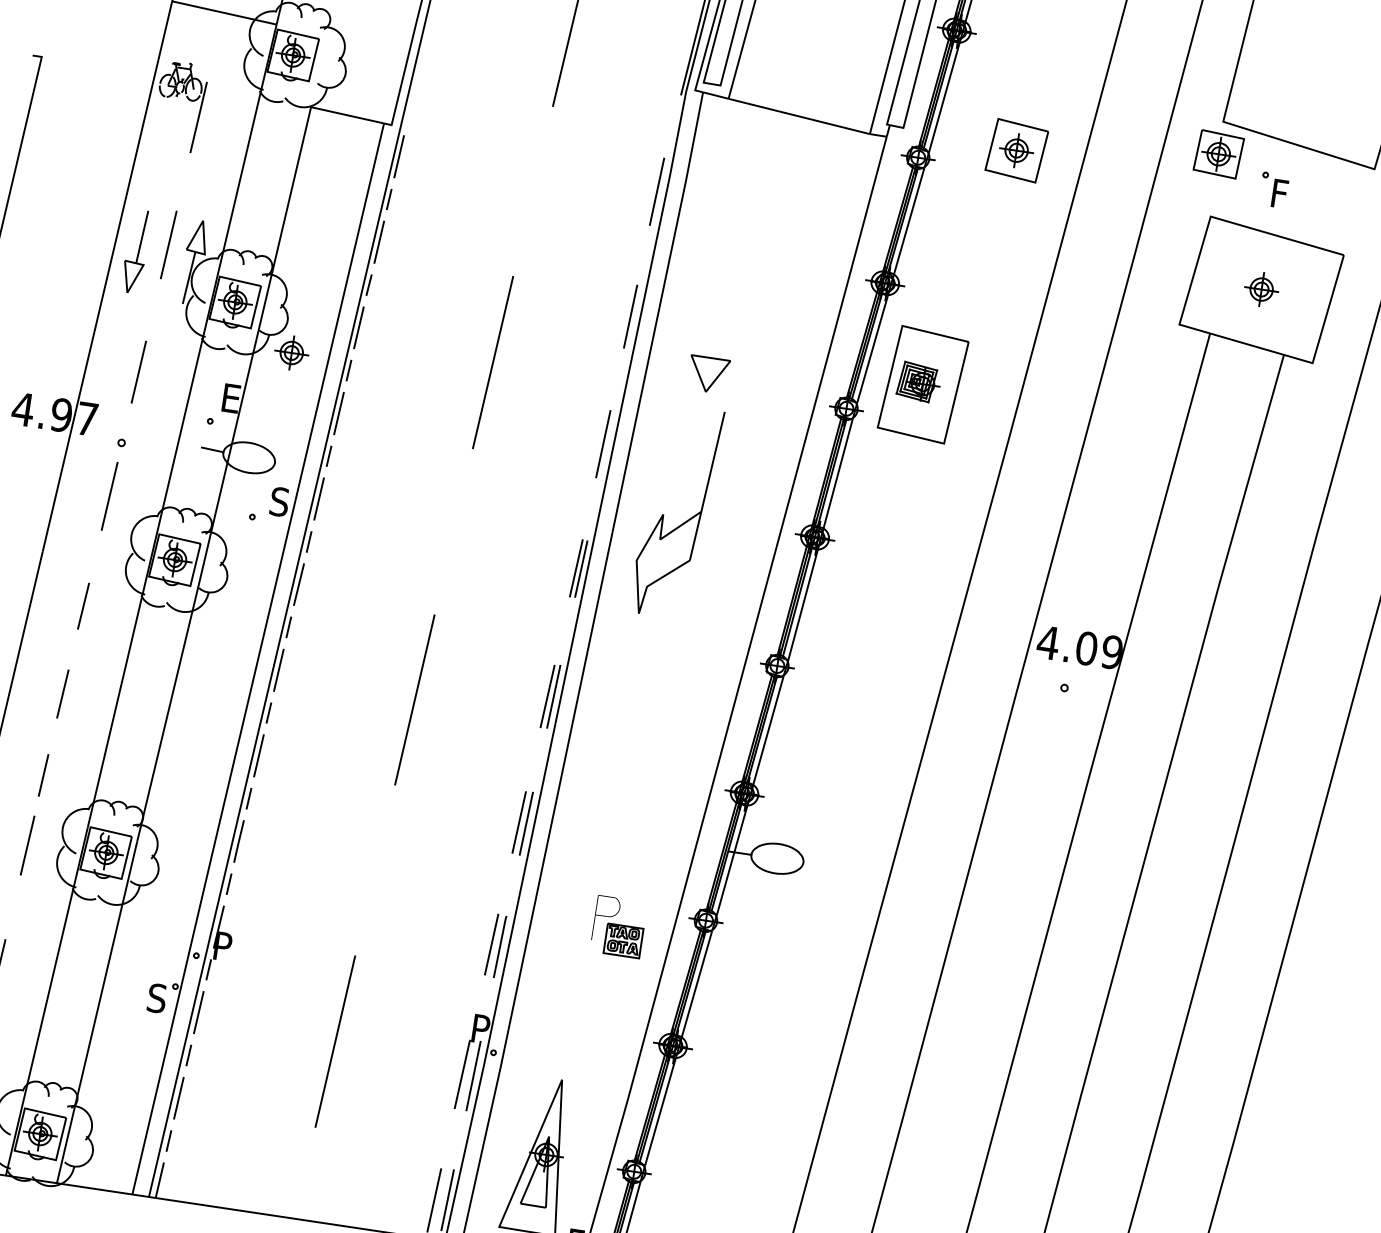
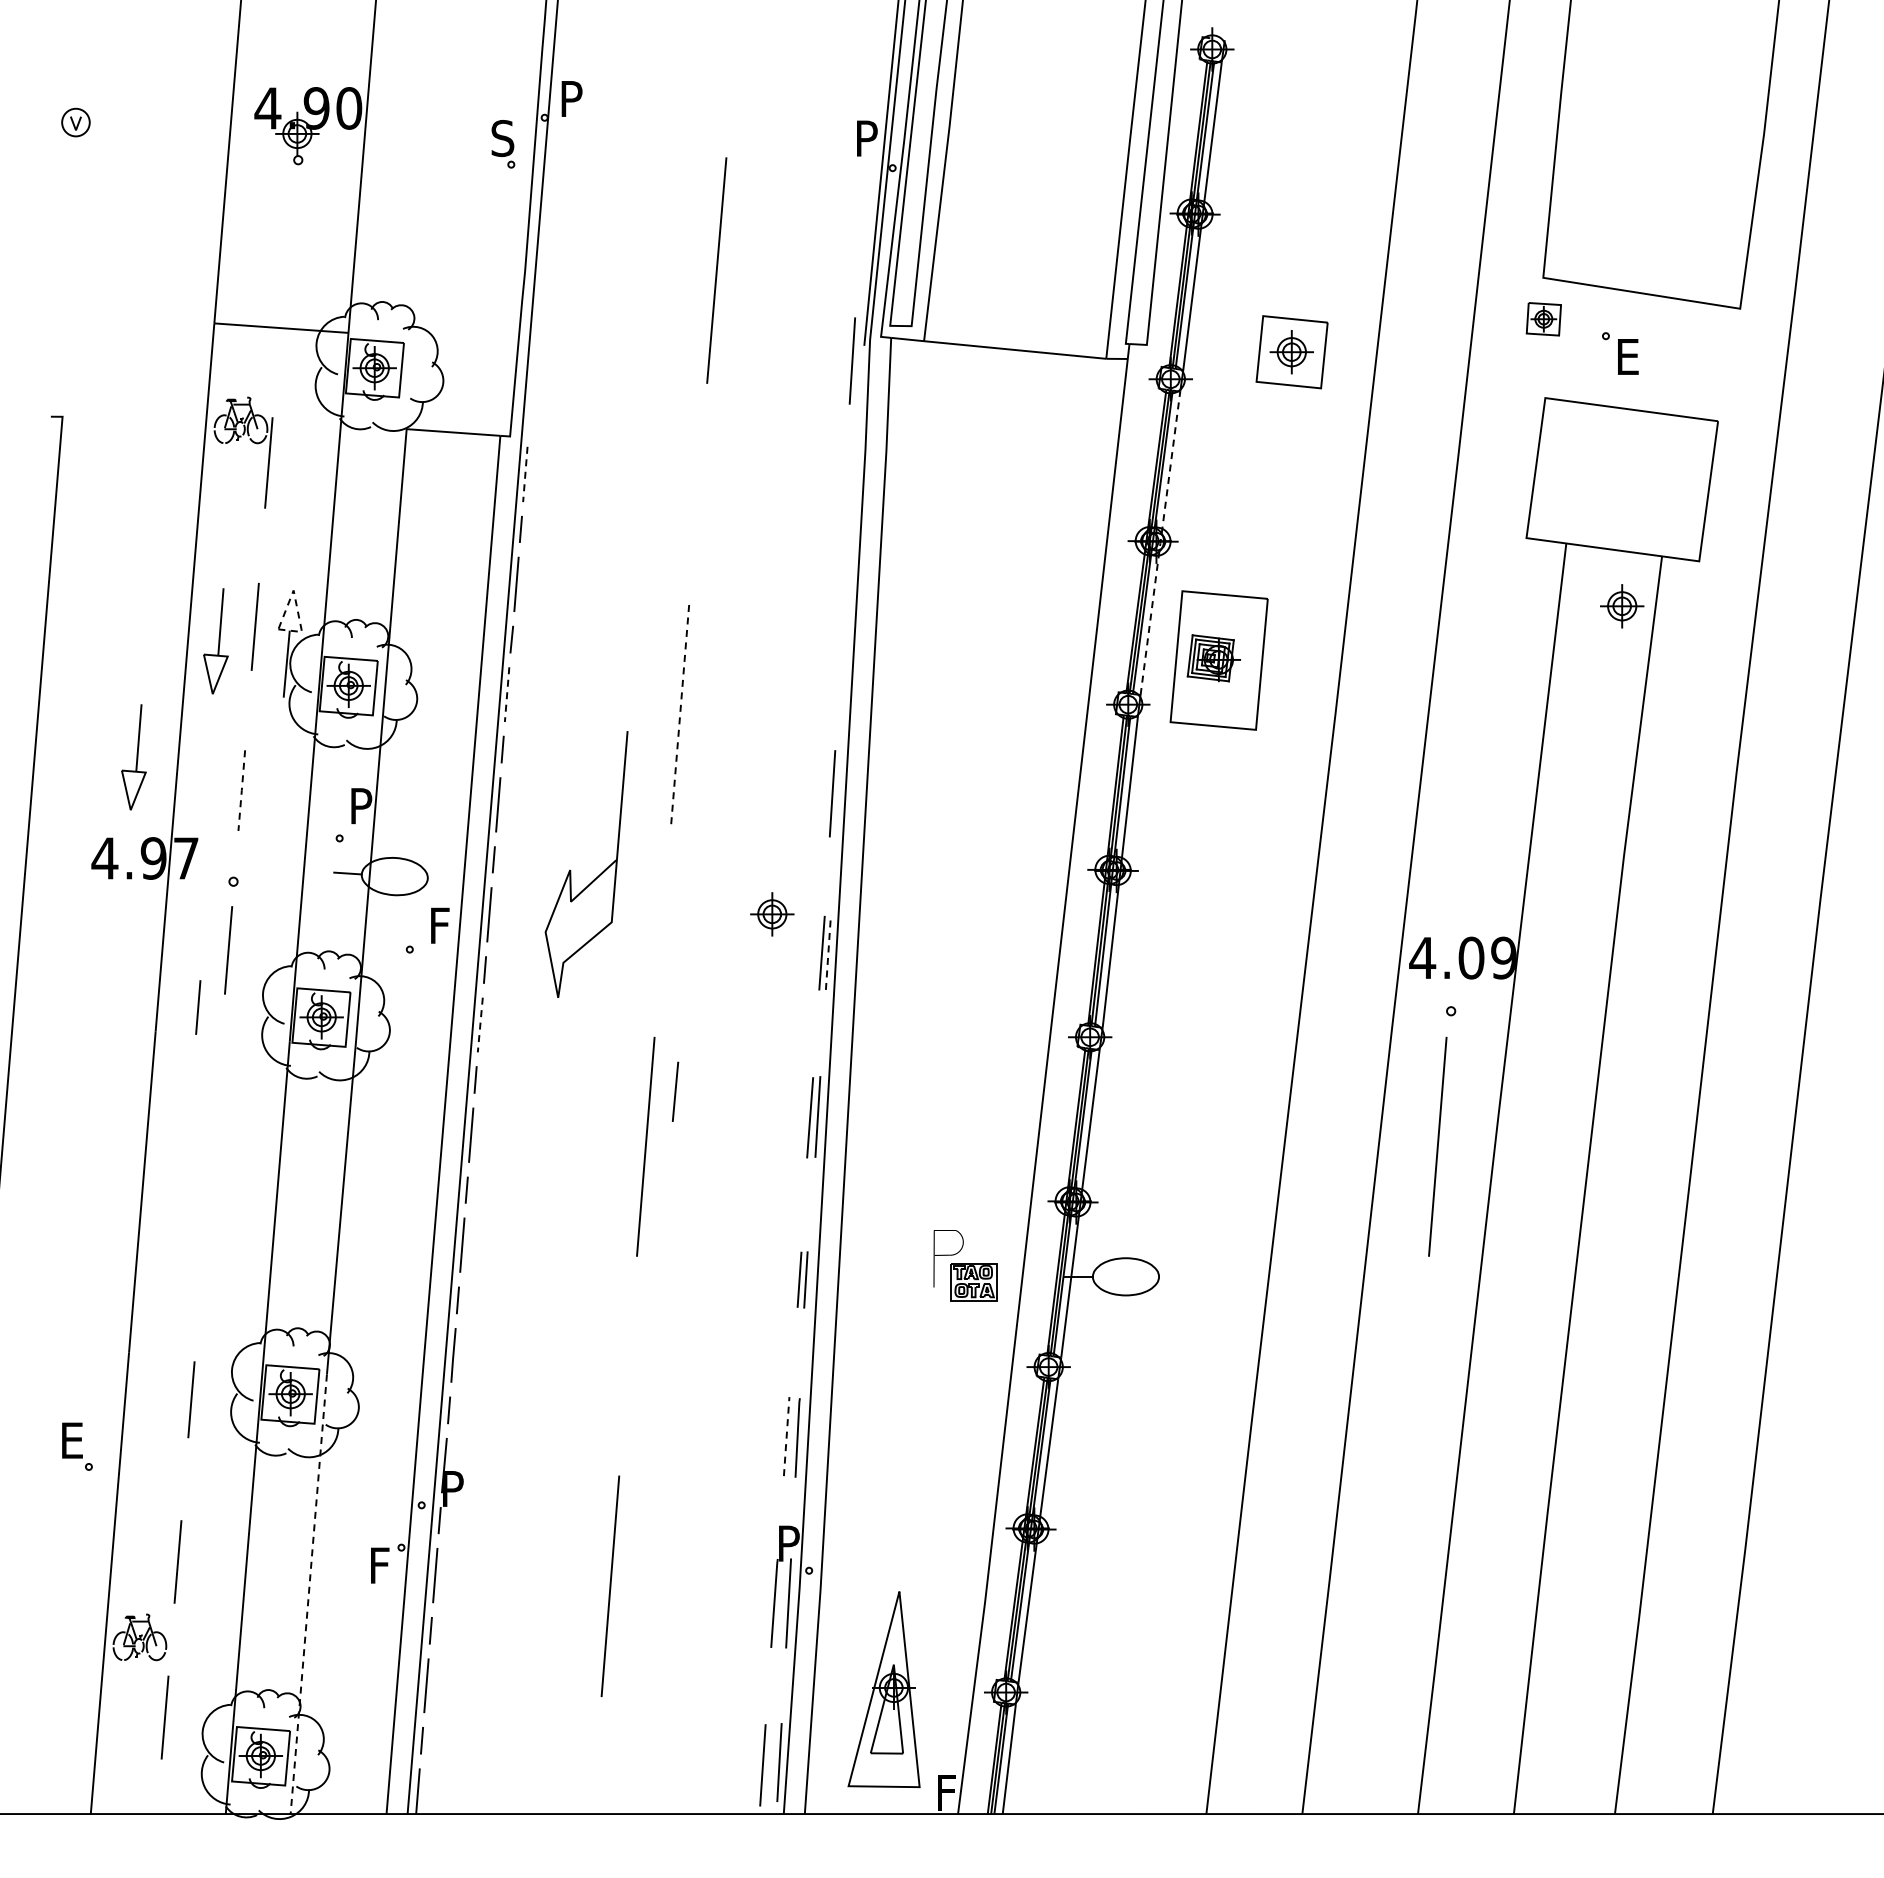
part: (1218, 154) -> (1543, 319), size x0.6
line: (399, 156) -> (525, 474), solid -> dashed
line: (656, 191) -> (851, 360), moved
text: (1282, 193) -> (1630, 356), F -> E
line: (203, 230) -> (295, 602), solid -> dashed
line: (890, 285) -> (1160, 543), solid -> dashed
part: (1261, 289) -> (1622, 606), moved
line: (630, 316) -> (842, 630), removed
line: (359, 328) -> (507, 695), solid -> dashed
part: (57, 333) -> (133, 757), added
part: (291, 353) -> (772, 914), moved
line: (493, 362) -> (680, 712), solid -> dashed
line: (138, 372) -> (241, 790), solid -> dashed
part: (707, 374) -> (949, 687), removed
text: (232, 399) -> (363, 806), E -> P
text: (279, 501) -> (440, 925), S -> F
curve: (681, 523) -> (594, 878), moved
line: (581, 569) -> (828, 953), solid -> dashed
line: (299, 585) -> (480, 1025), solid -> dashed
line: (83, 605) -> (675, 1091), moved
line: (62, 693) -> (206, 1204), removed
line: (43, 775) -> (198, 1007), moved
line: (1037, 792) -> (1437, 1146), added
part: (522, 822) -> (802, 1279), size x0.7
part: (618, 926) -> (965, 1265), moved
line: (491, 944) -> (786, 1436), solid -> dashed
text: (156, 998) -> (380, 1565), S -> F
line: (96, 1012) -> (308, 1594), solid -> dashed

